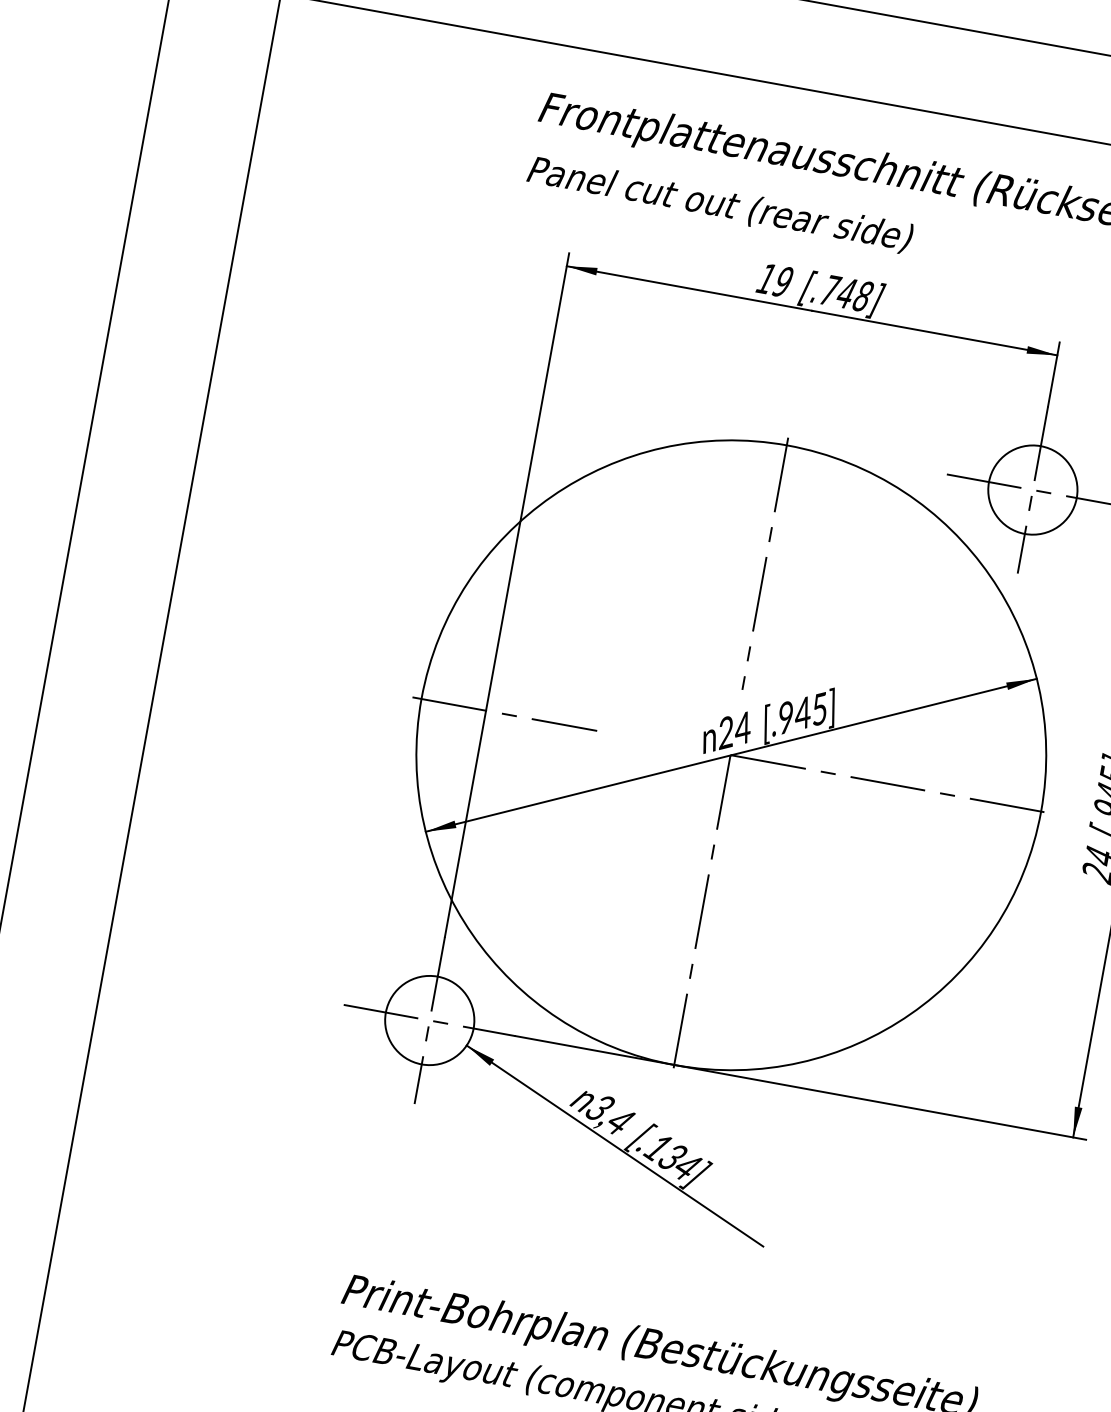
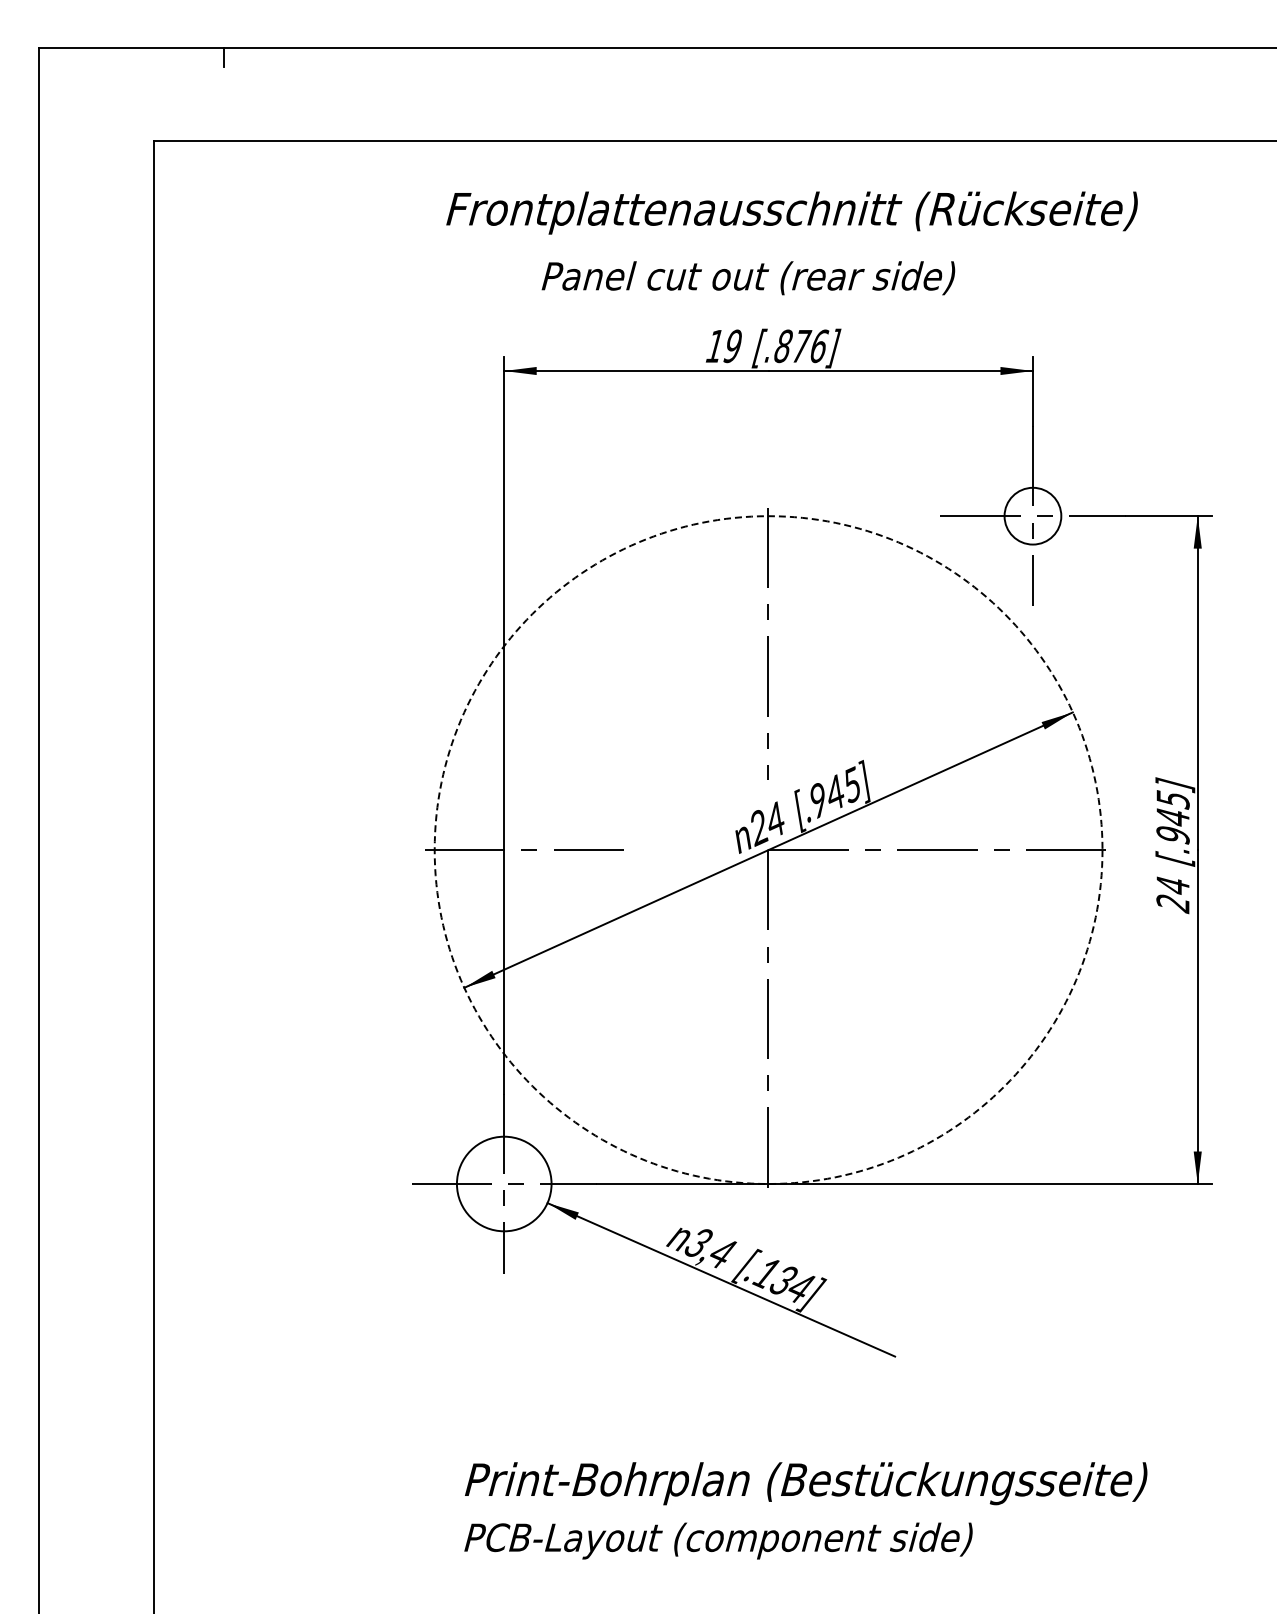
text: (719, 205) -> (748, 278), moved
text: (846, 293) -> (801, 346), [.748] -> [.876]
circle: (1032, 489) -> (1032, 515), size x0.6
circle: (731, 755) -> (768, 850), solid -> dashed

